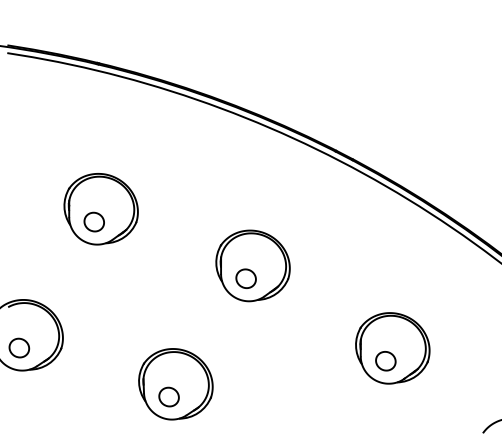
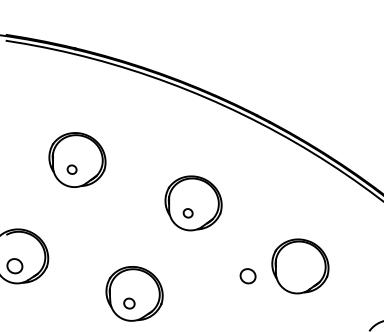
part: (93, 221) -> (71, 169), size x0.6
part: (245, 279) -> (187, 213), size x0.6
part: (385, 361) -> (247, 276), moved
part: (169, 396) -> (129, 303), size x0.7

